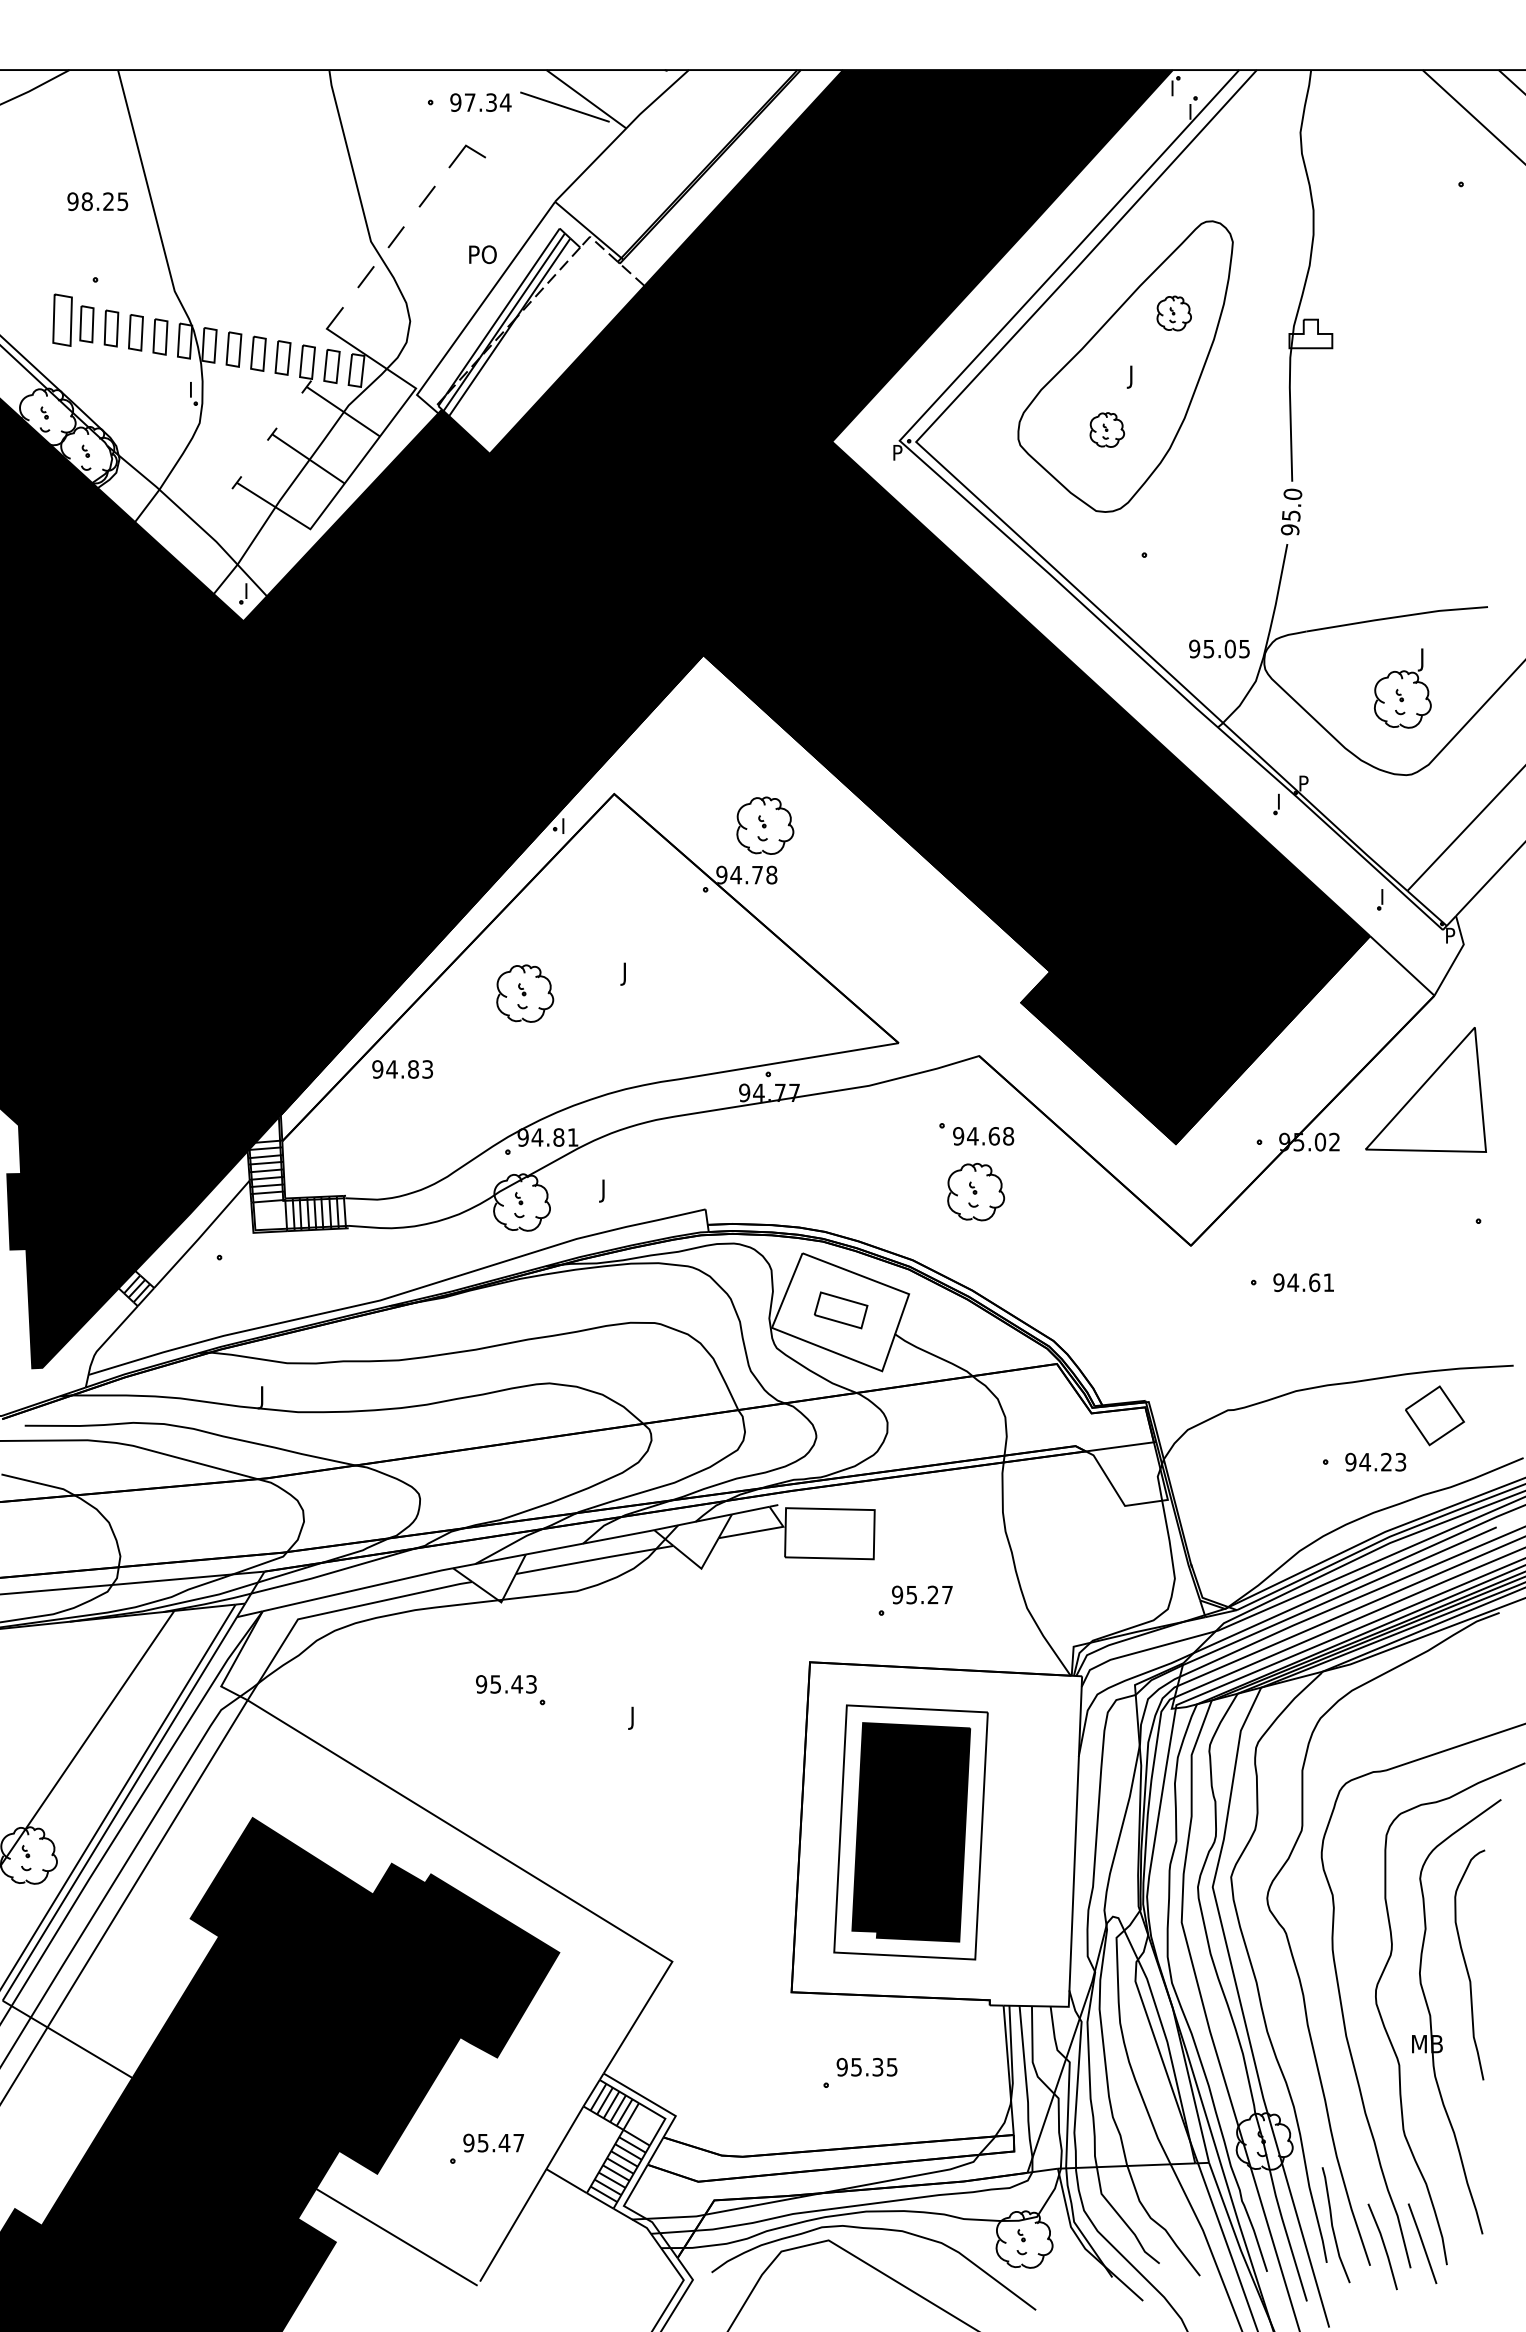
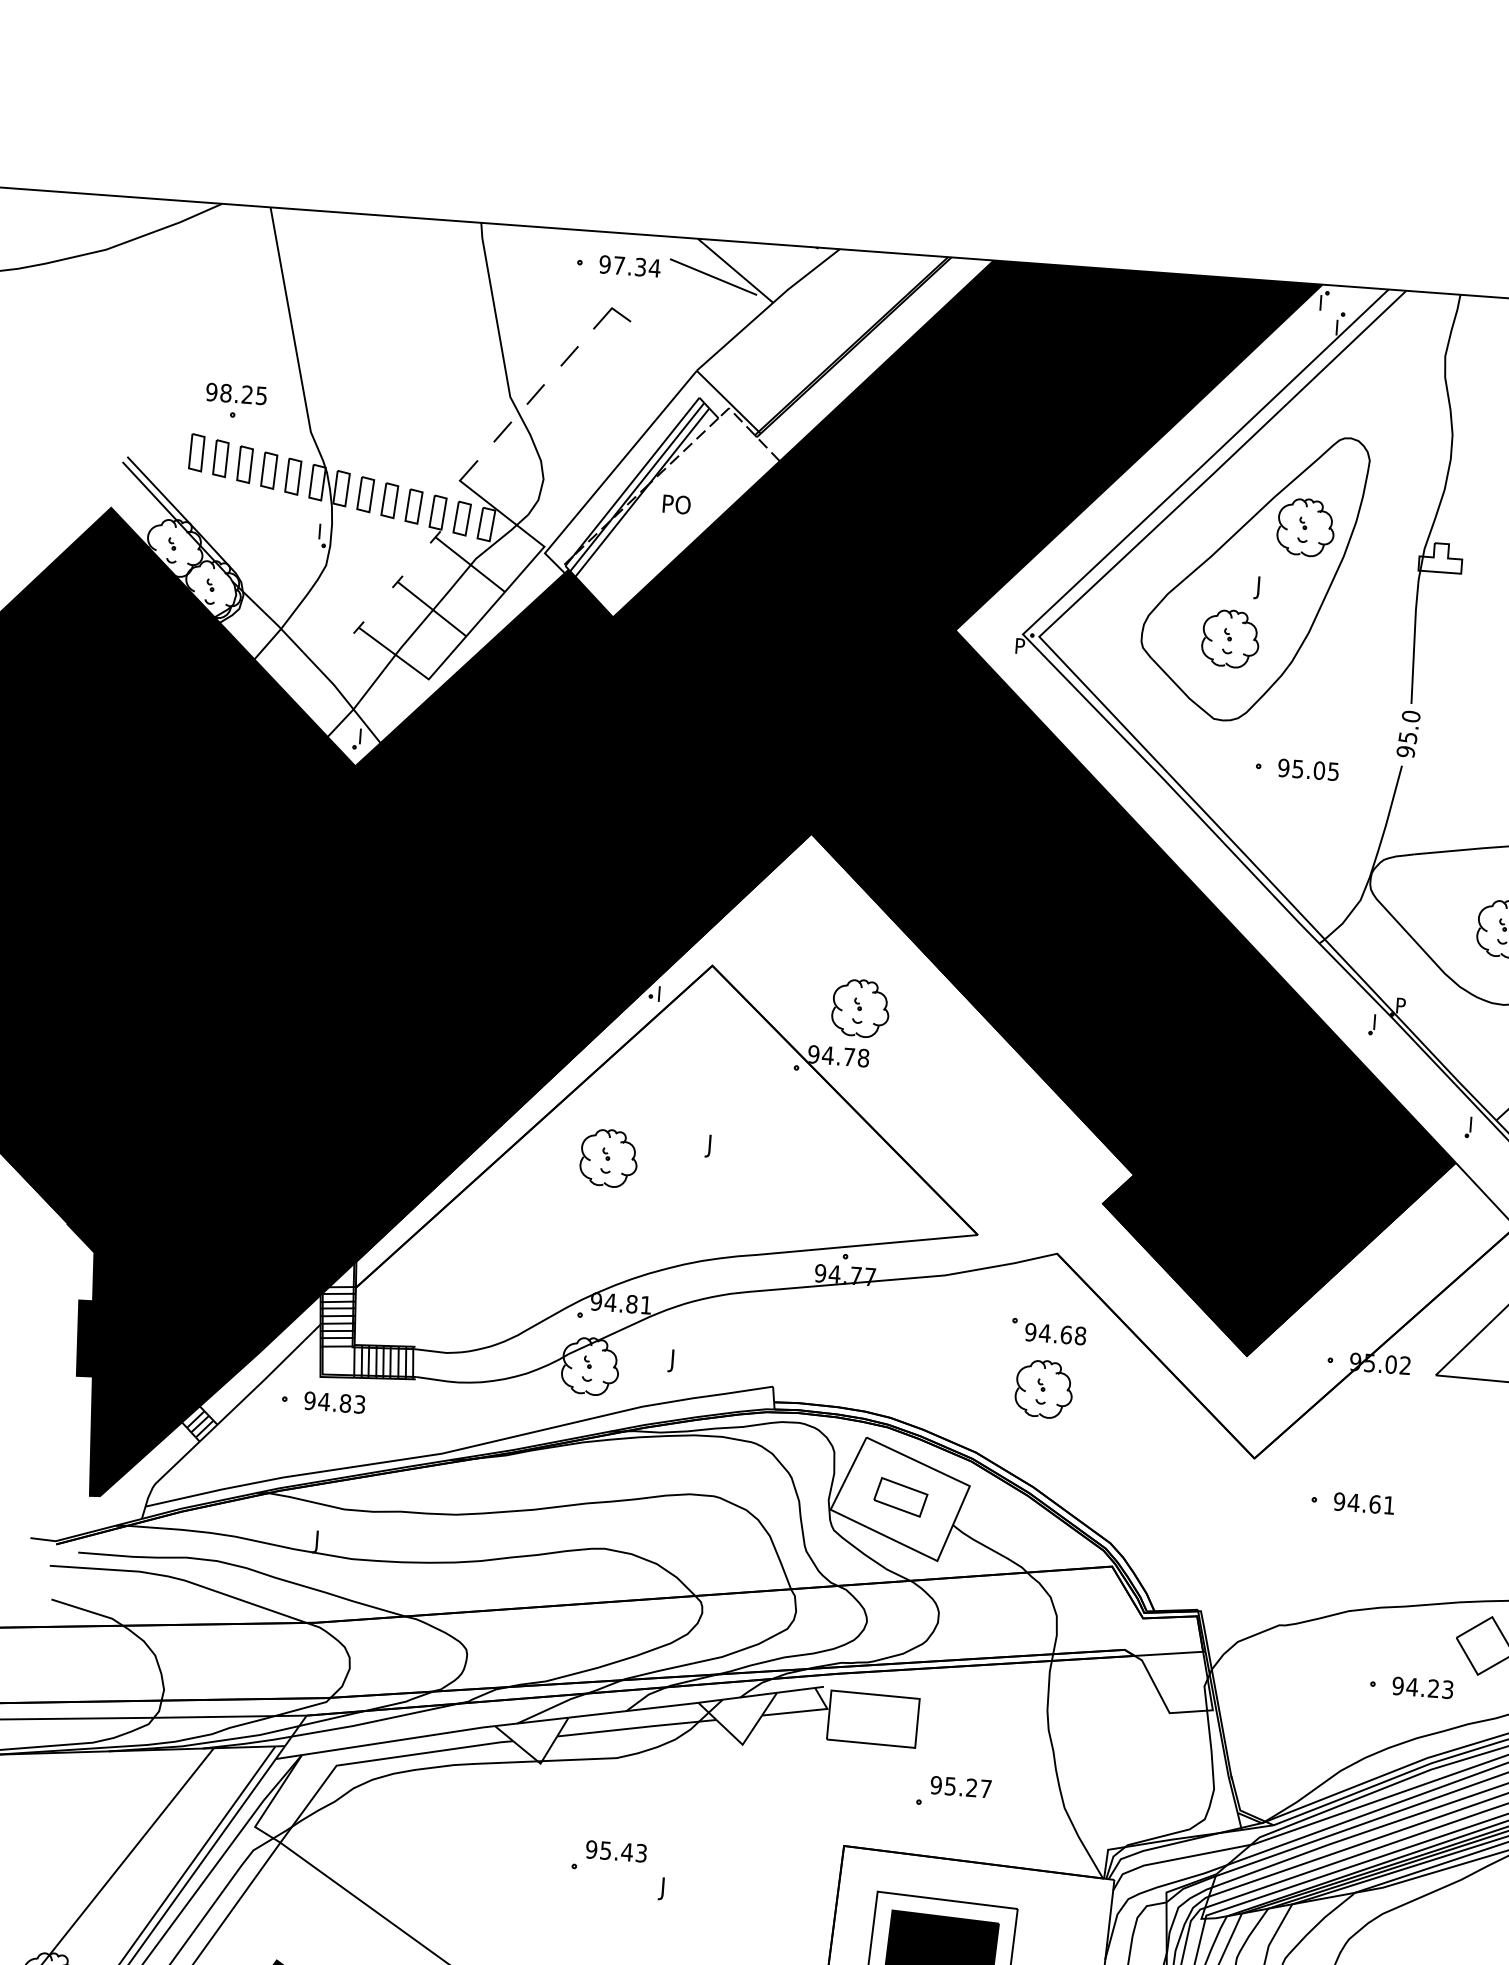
text: (97, 201) -> (236, 393), moved
text: (482, 254) -> (676, 504), moved
part: (1174, 313) -> (1306, 527), size x1.67
part: (61, 319) -> (195, 452), size x0.71
part: (1107, 429) -> (1231, 638), size x1.67
text: (1219, 648) -> (1308, 769), moved
text: (402, 1069) -> (334, 1402), moved
text: (506, 1684) -> (616, 1851), moved

